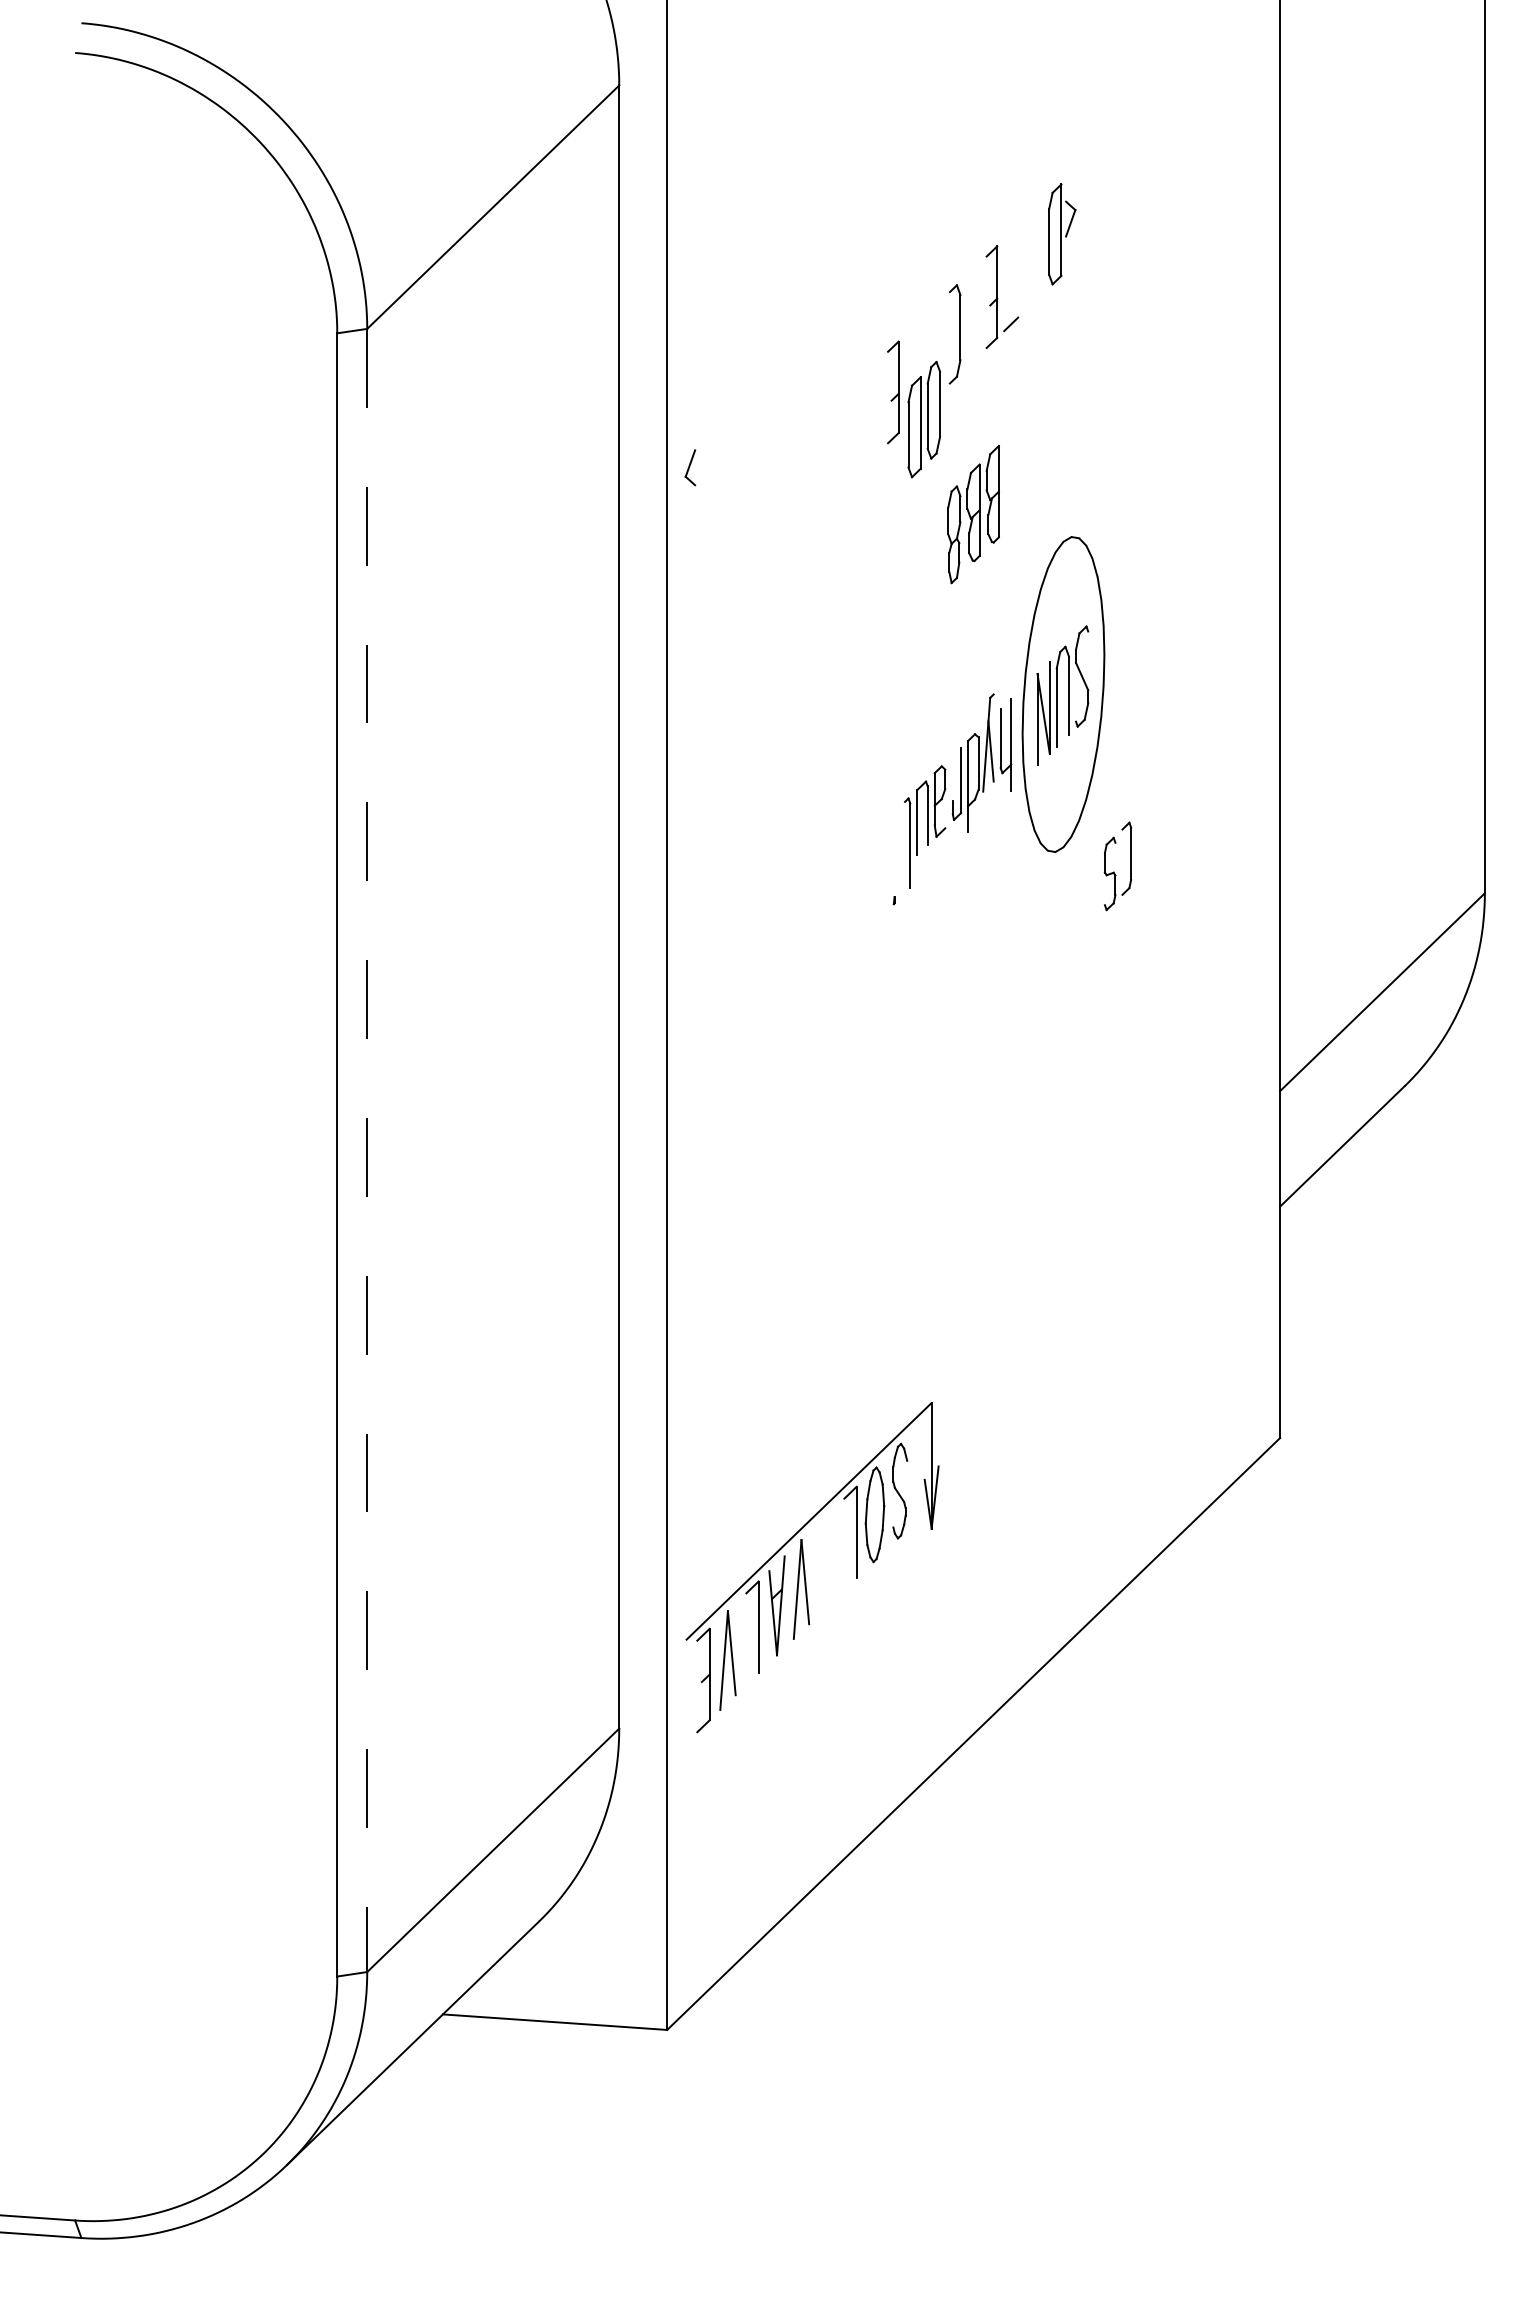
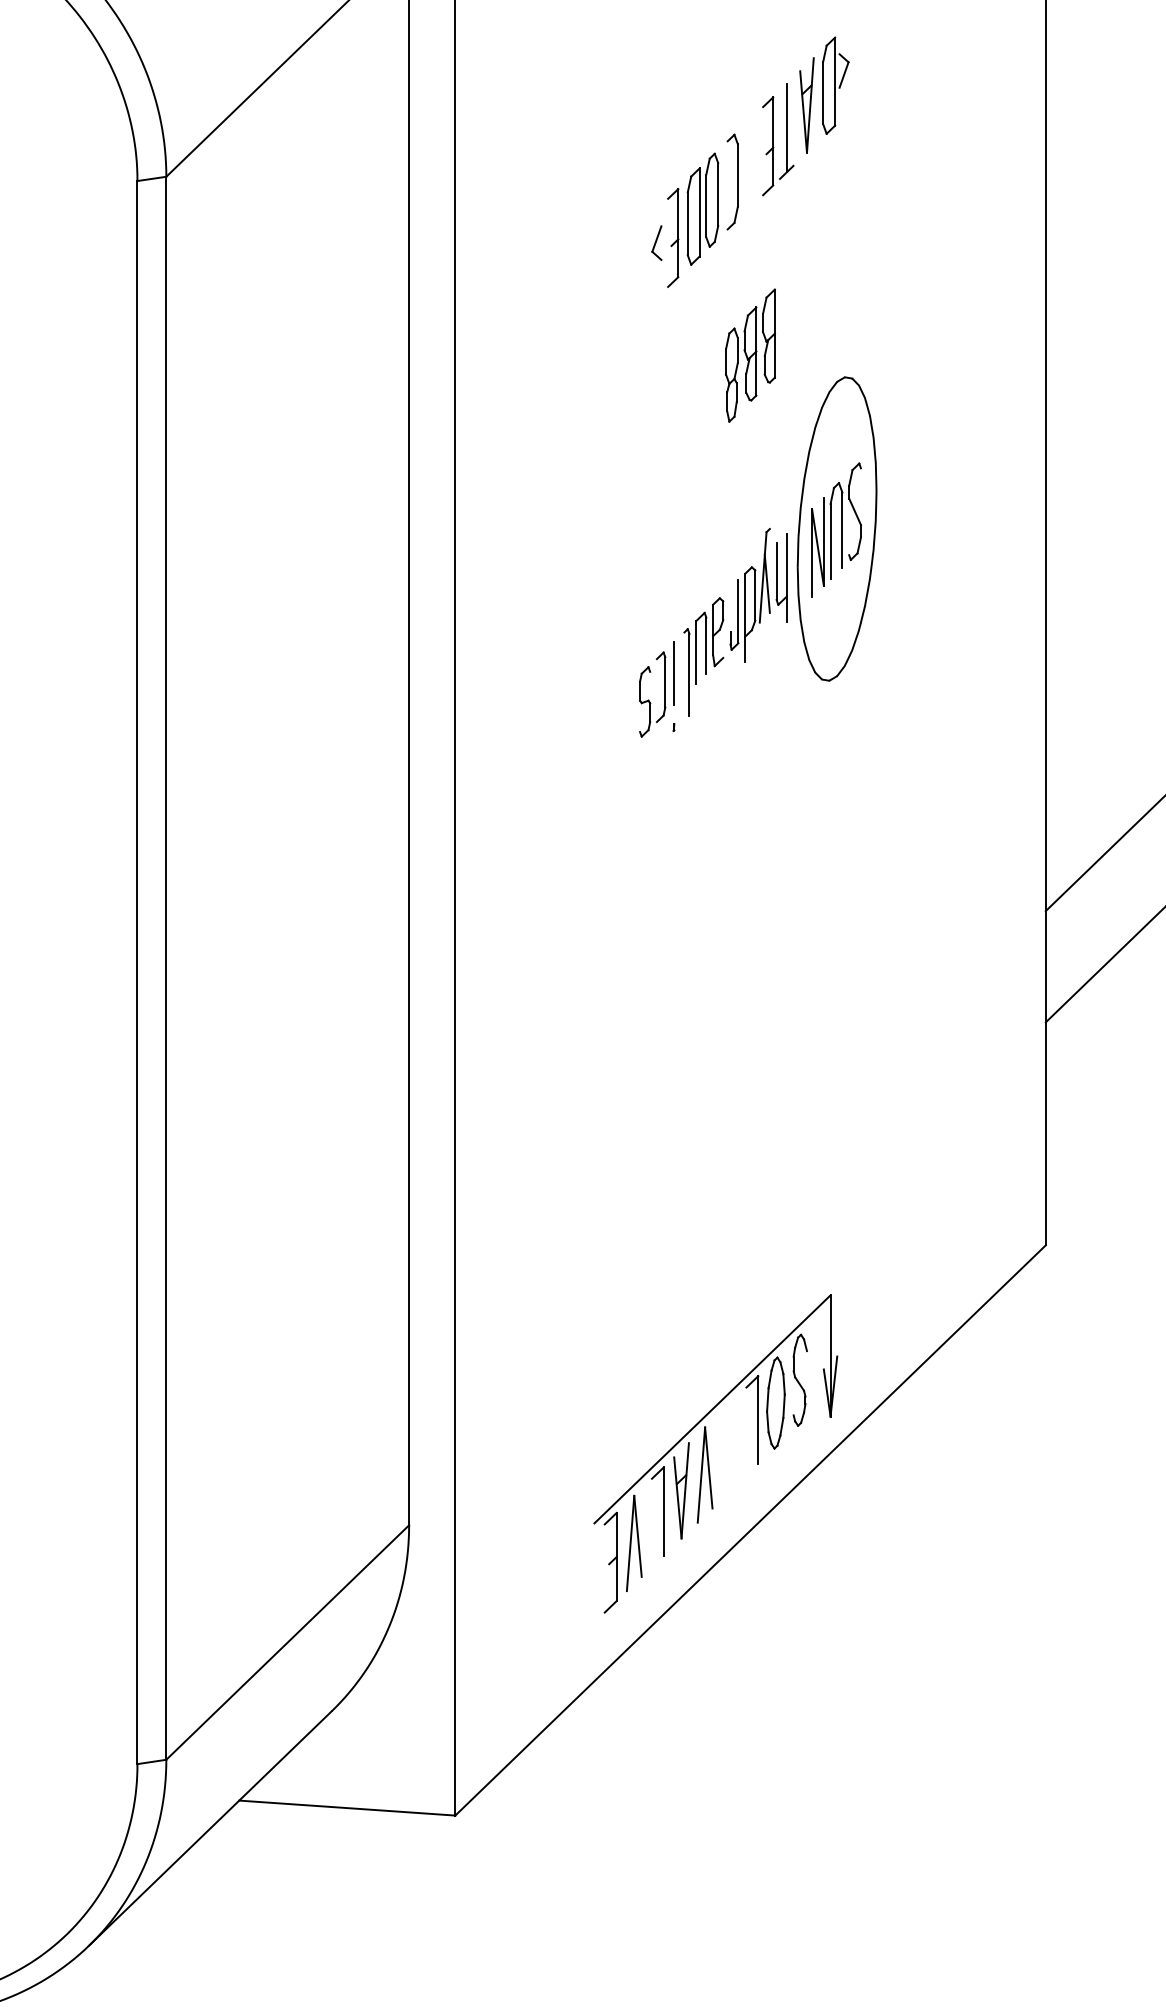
part: (1032, 254) -> (807, 105), added
line: (1011, 278) -> (787, 128), added
part: (923, 419) -> (702, 209), moved
part: (690, 467) -> (656, 242), moved
line: (894, 844) -> (674, 673), added
part: (1117, 866) -> (652, 694), moved
line: (367, 1150) -> (166, 968), dashed -> solid
part: (805, 1569) -> (708, 1455), moved

